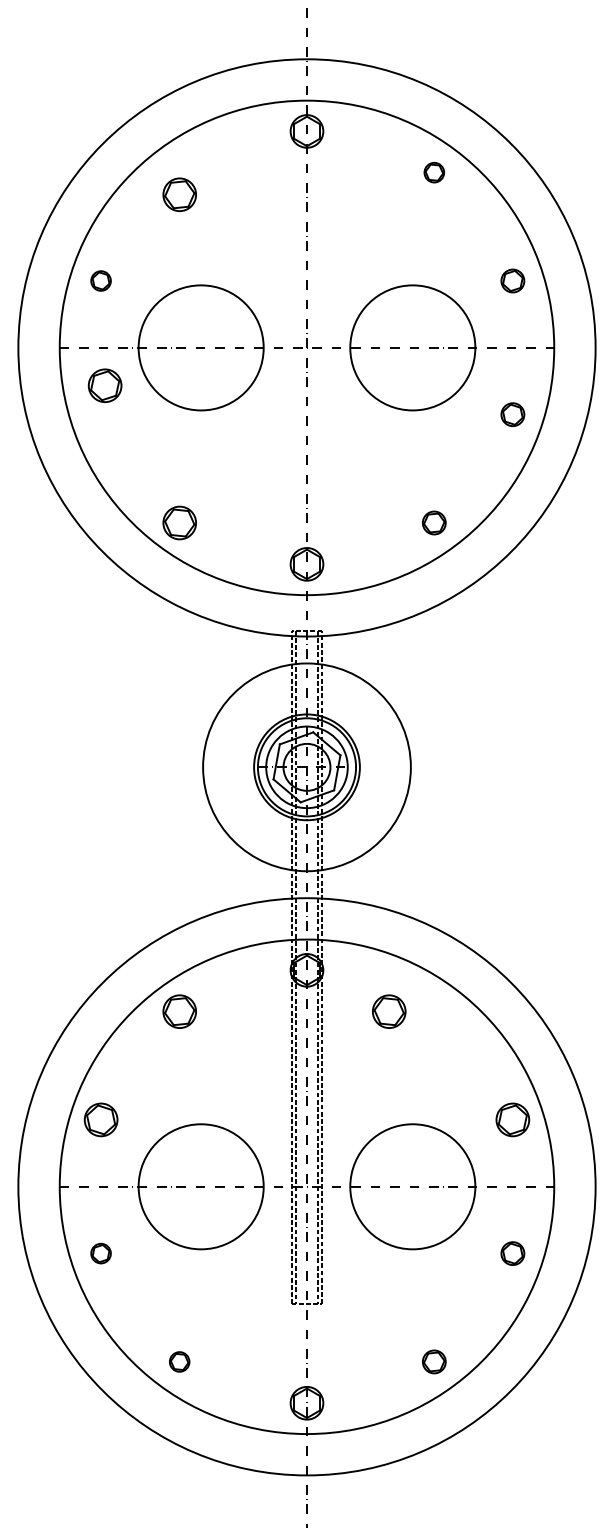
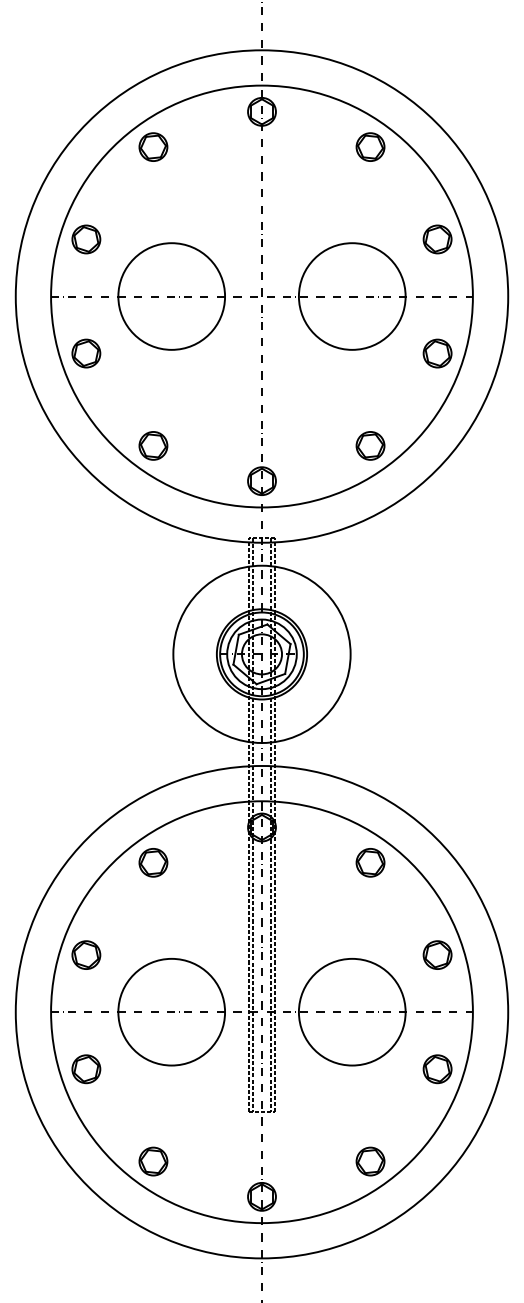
part: (434, 172) -> (370, 146), size x1.67
part: (179, 194) -> (153, 146), moved
part: (100, 280) -> (85, 239), size x1.67
part: (512, 280) -> (437, 239), size x1.43
part: (104, 385) -> (85, 353), moved
part: (512, 414) -> (437, 353), size x1.43
part: (434, 522) -> (370, 445), size x1.43
part: (389, 1011) -> (370, 862), moved
part: (100, 1253) -> (85, 1069), size x1.67
part: (512, 1253) -> (437, 1069), size x1.43
part: (179, 1361) -> (153, 1161), size x1.67
part: (434, 1361) -> (370, 1161), size x1.43

